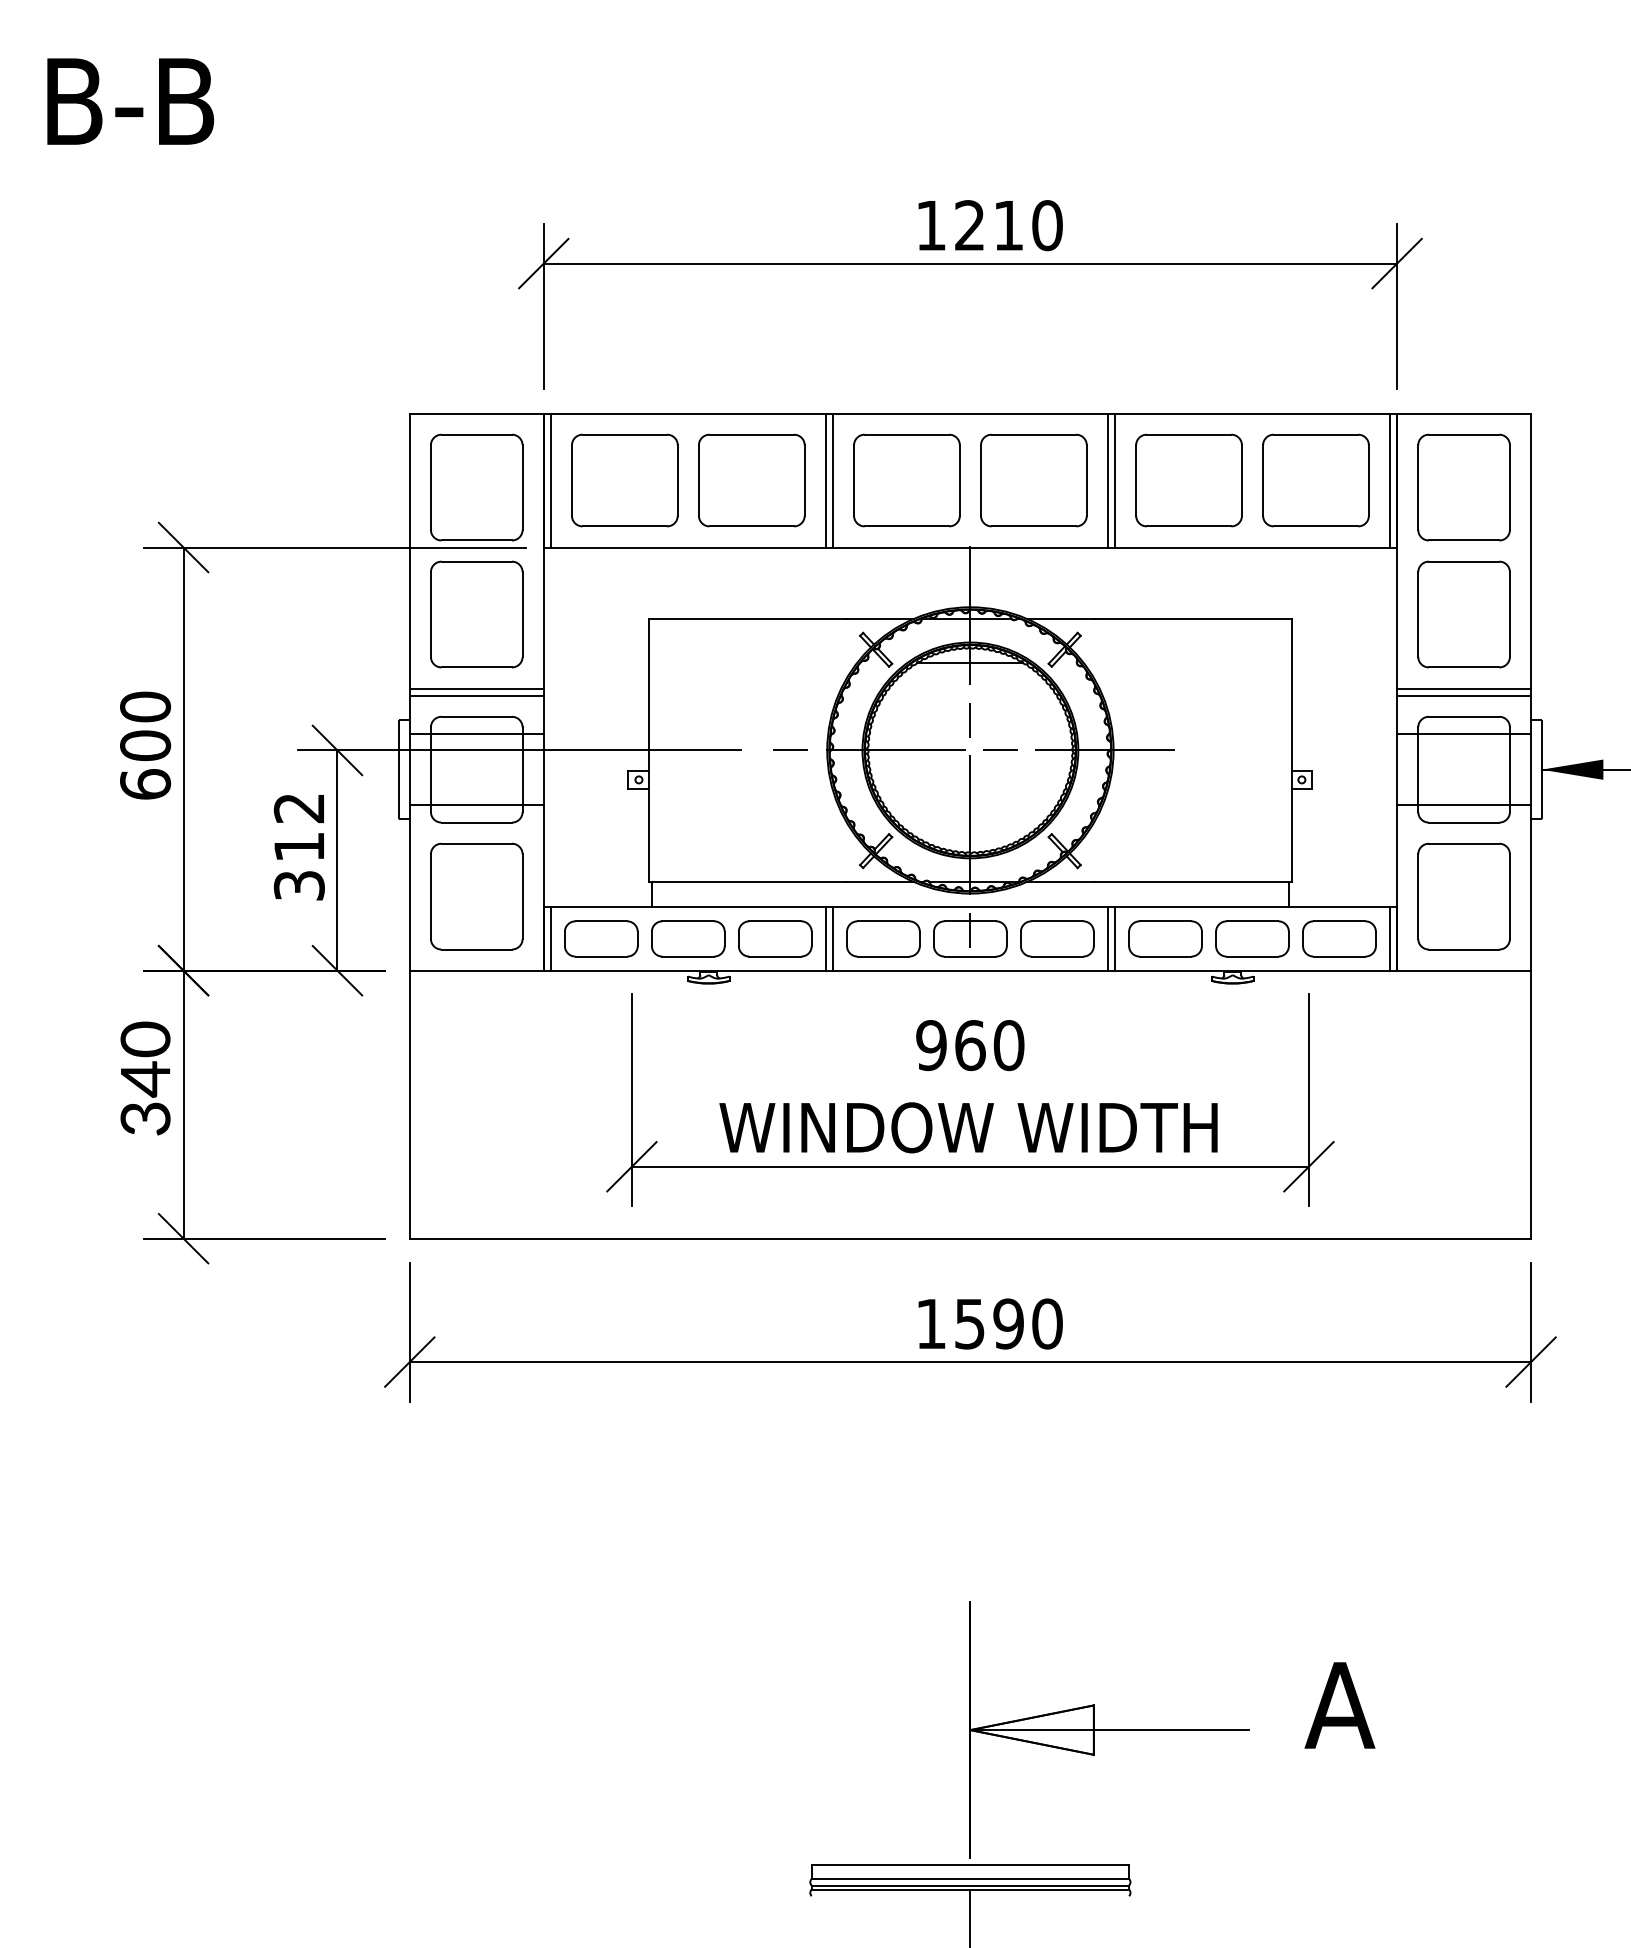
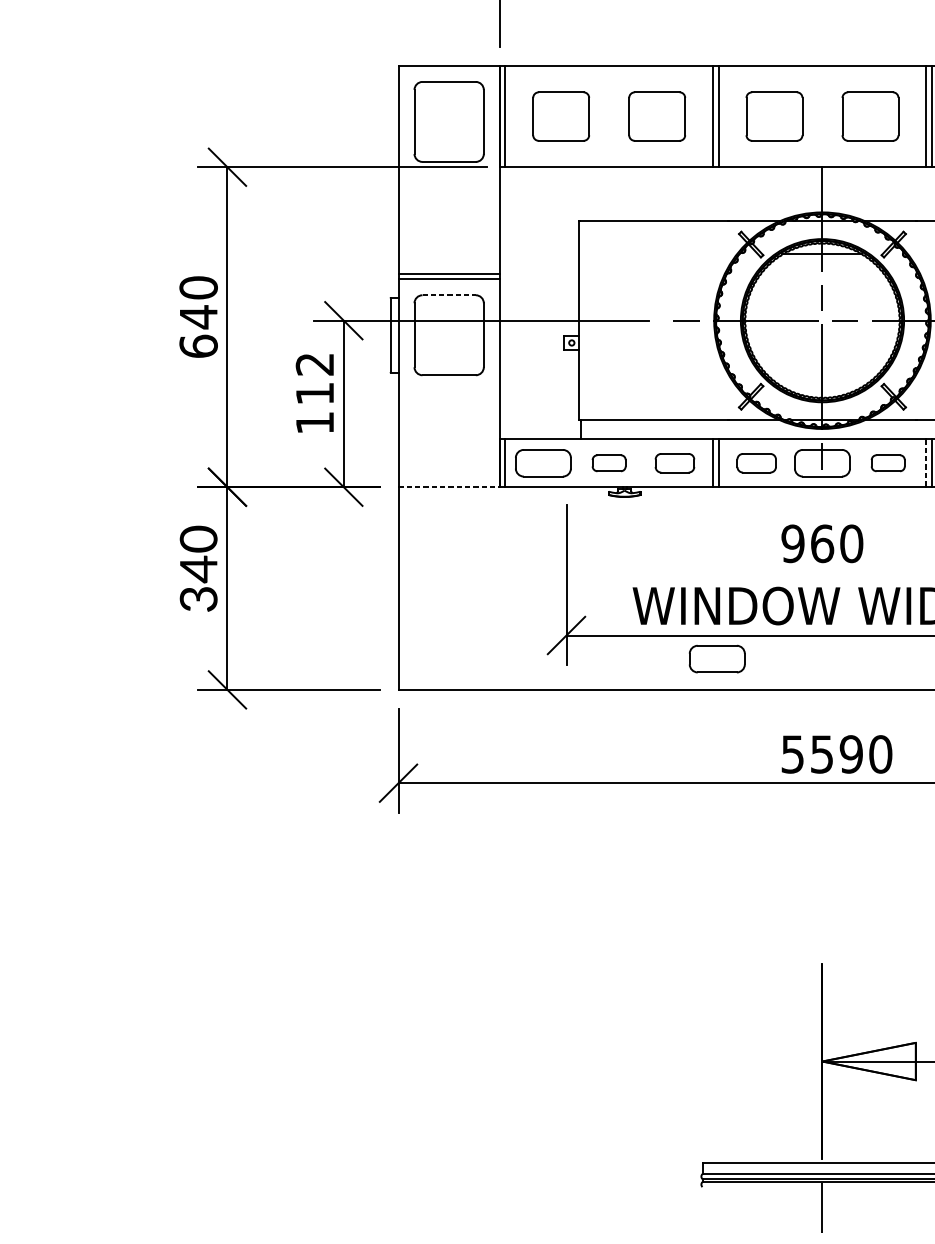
part: (624, 480) -> (560, 116), size x0.7
part: (751, 480) -> (656, 116), size x0.7
part: (906, 480) -> (774, 116), size x0.7
part: (1033, 480) -> (870, 116), size x0.7
part: (476, 614) -> (448, 217), removed
line: (477, 716) -> (449, 295), solid -> dashed
line: (476, 734) -> (448, 308), removed
text: (145, 745) -> (198, 316), 600 -> 640
line: (476, 804) -> (448, 361), removed
text: (298, 885) -> (314, 422), 312 -> 112
part: (476, 896) -> (448, 431), removed
part: (688, 938) -> (609, 462), size x0.6
part: (775, 938) -> (675, 462), size x0.7
part: (883, 938) -> (756, 462), size x0.7
part: (1057, 938) -> (888, 462), size x0.6
line: (1107, 938) -> (926, 462), solid -> dashed
line: (476, 970) -> (448, 487), solid -> dashed
part: (831, 1197) -> (717, 658), added
text: (930, 1324) -> (792, 754), 1590 -> 5590

